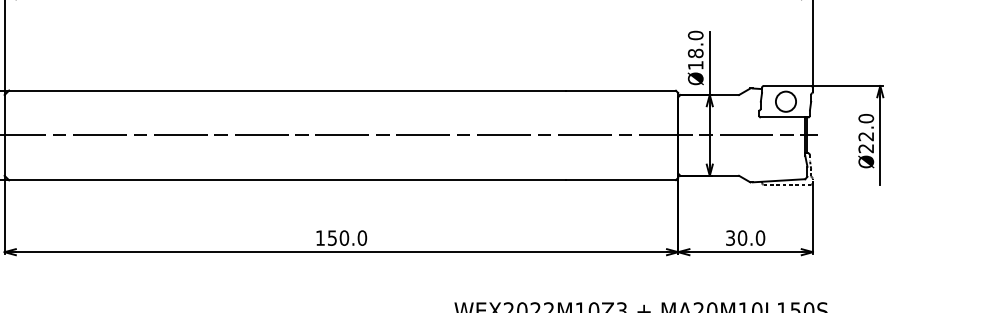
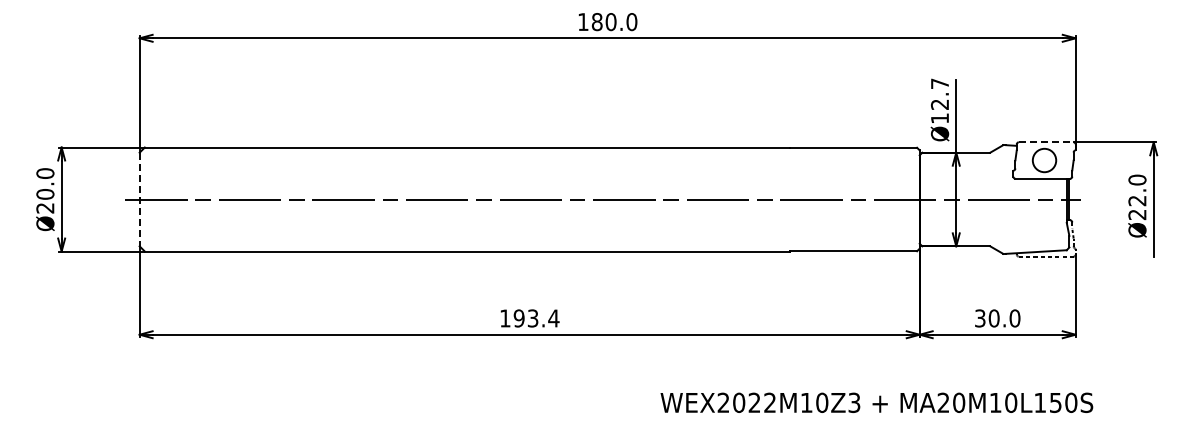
text: (696, 43) -> (940, 93), Ø18.0 -> Ø12.7
line: (787, 86) -> (1046, 142), solid -> dashed
line: (4, 135) -> (139, 199), solid -> dashed
text: (347, 238) -> (536, 318), 150.0 -> 193.4

